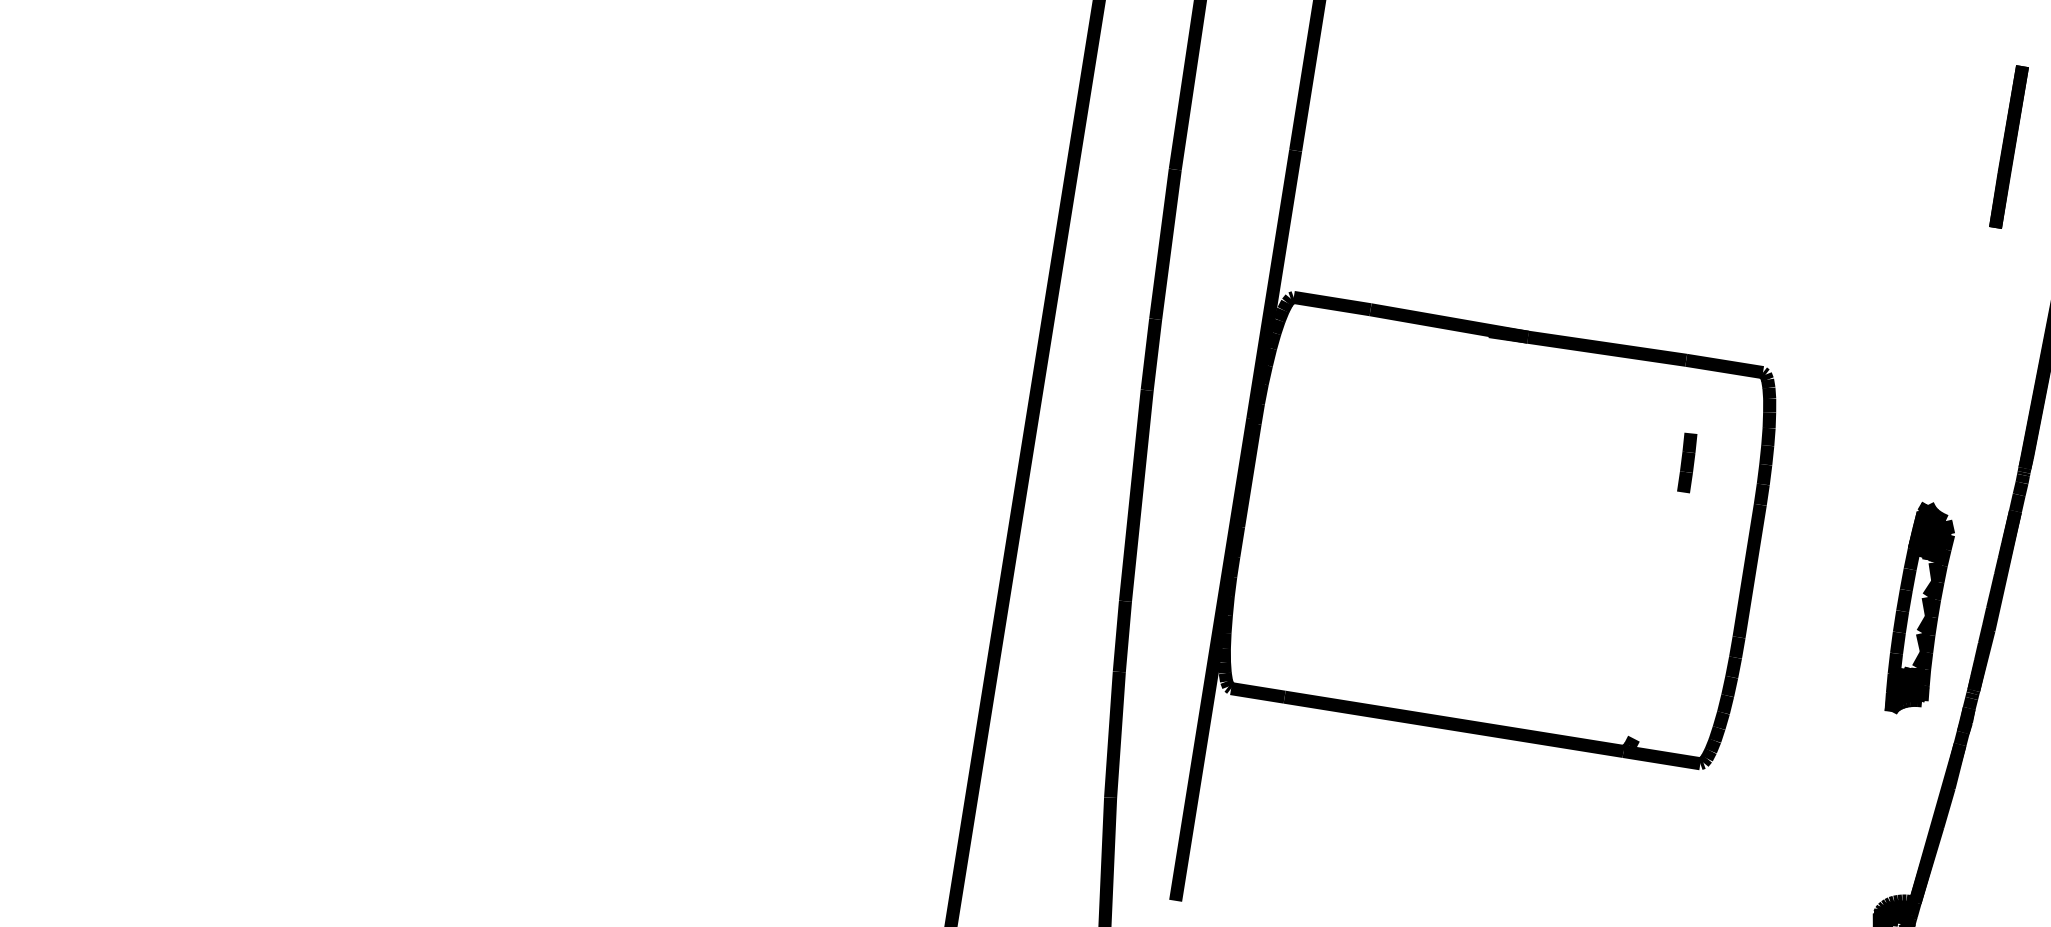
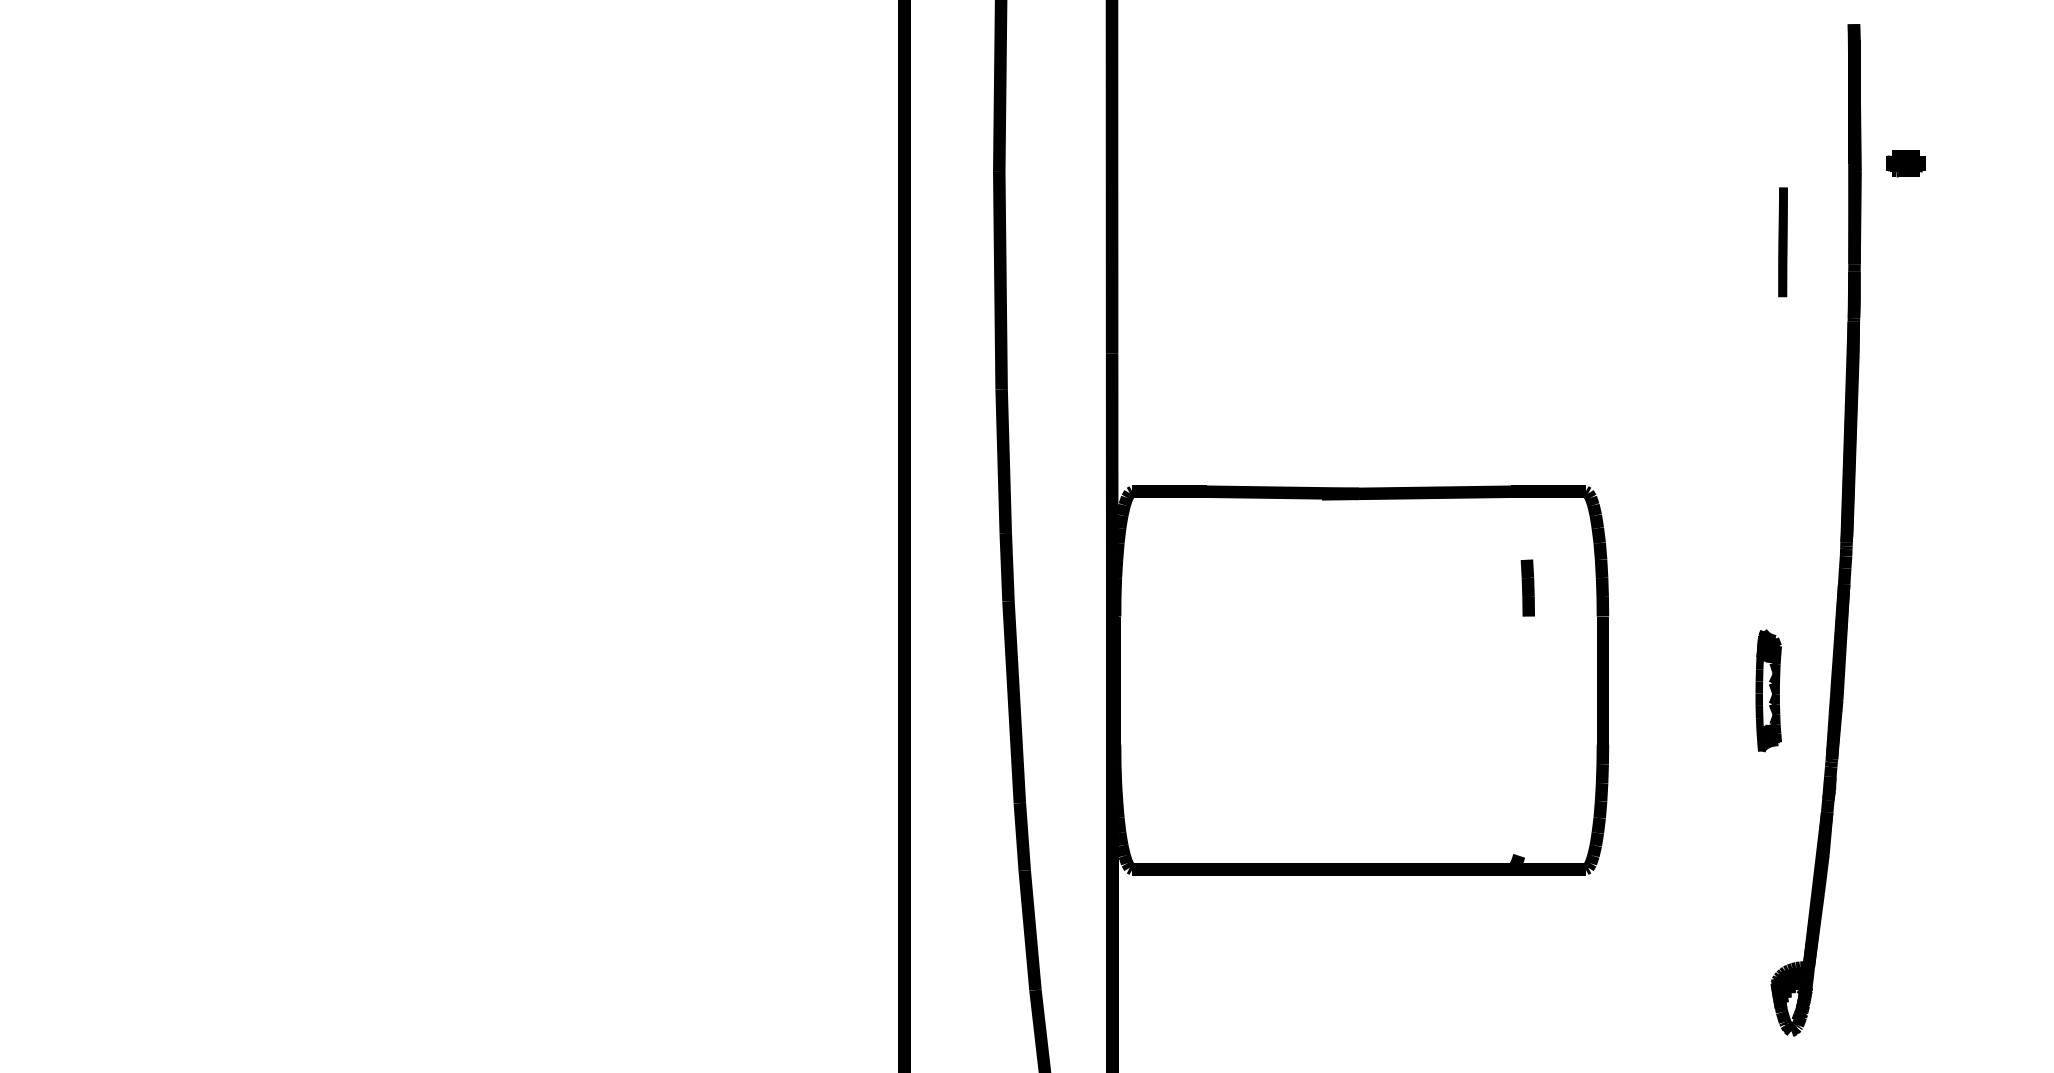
part: (2008, 147) -> (1782, 242), size x0.7
part: (1919, 608) -> (1768, 690), size x0.6

